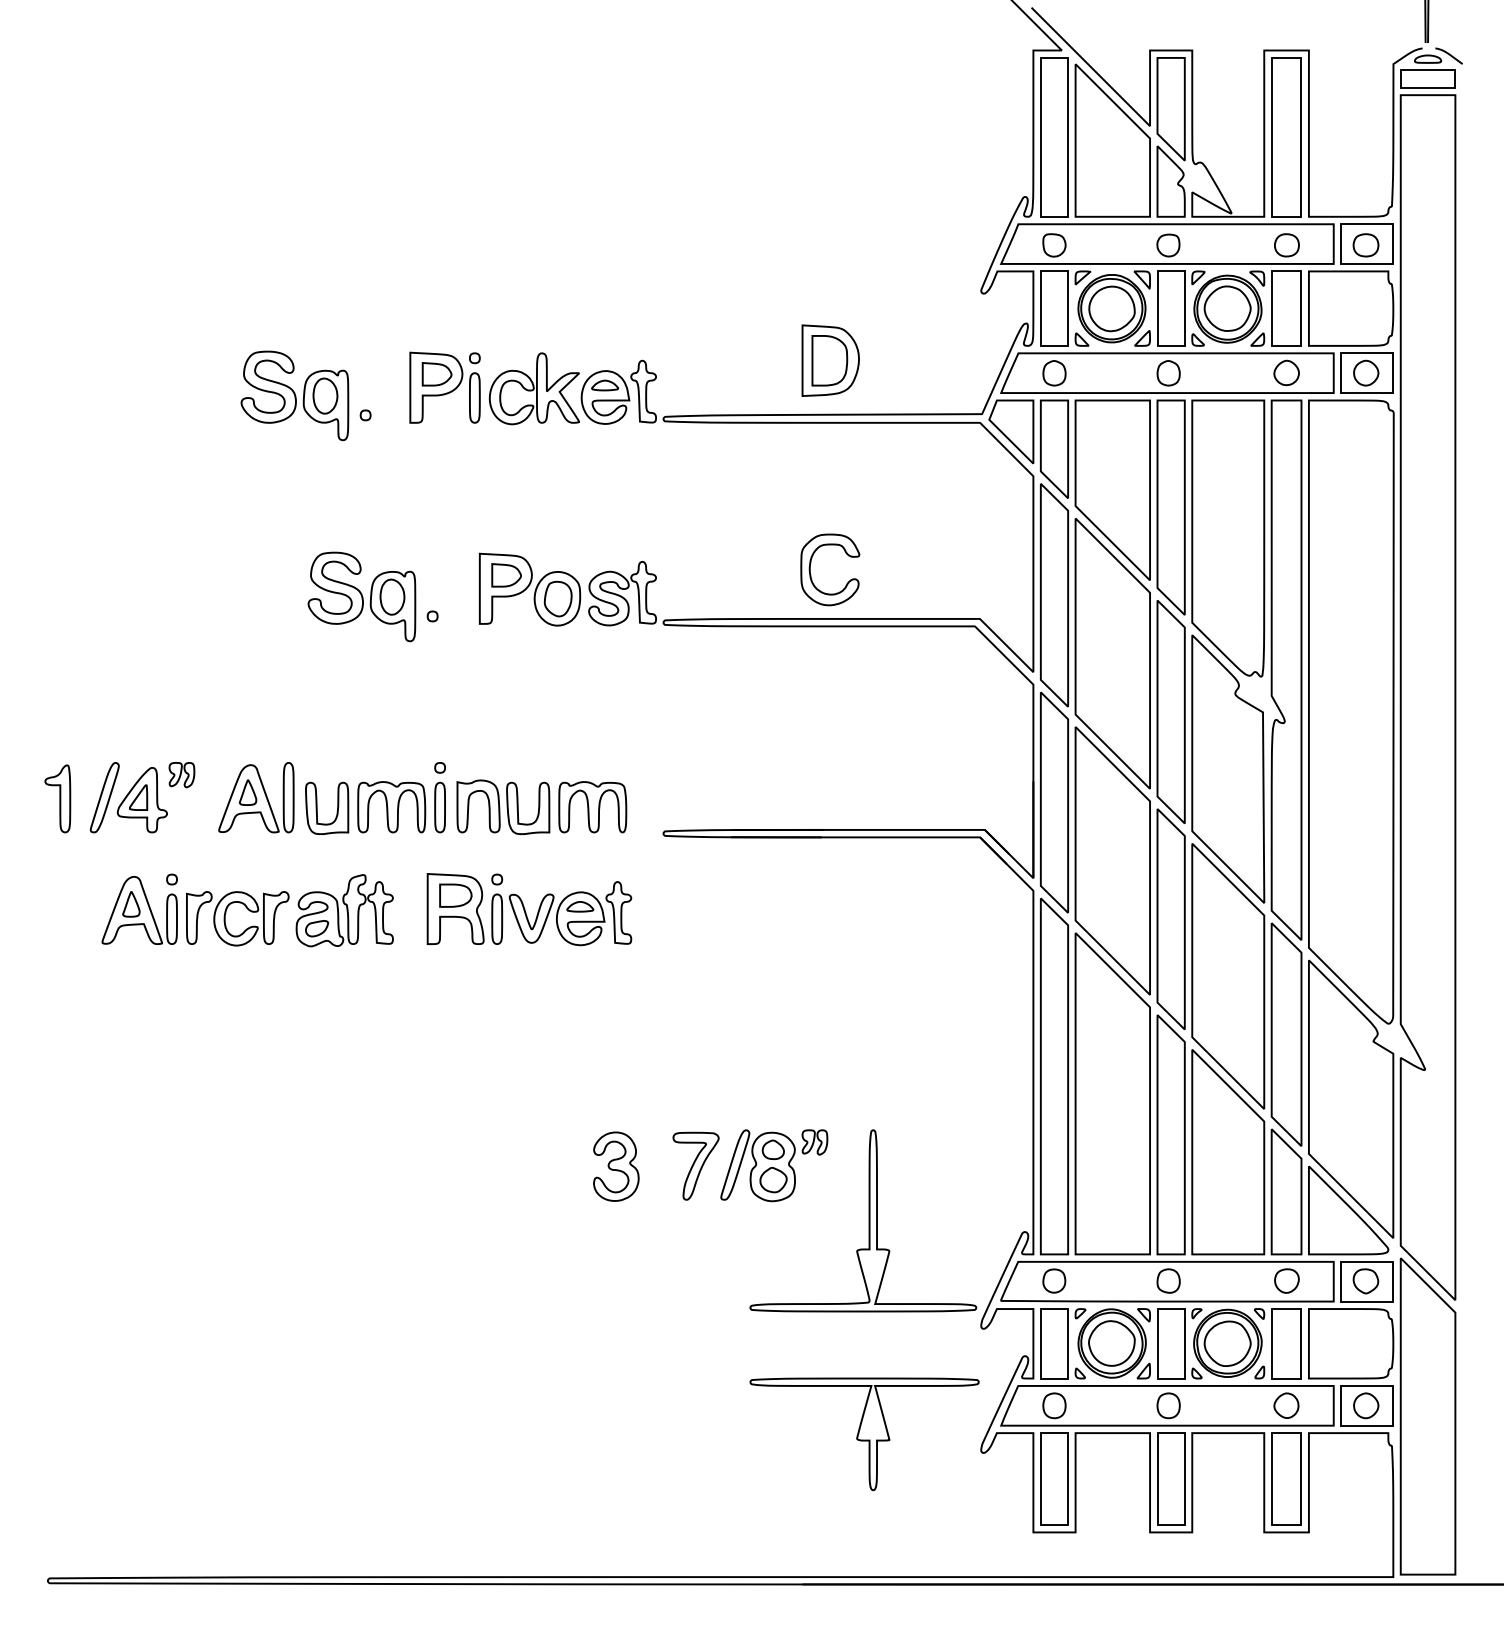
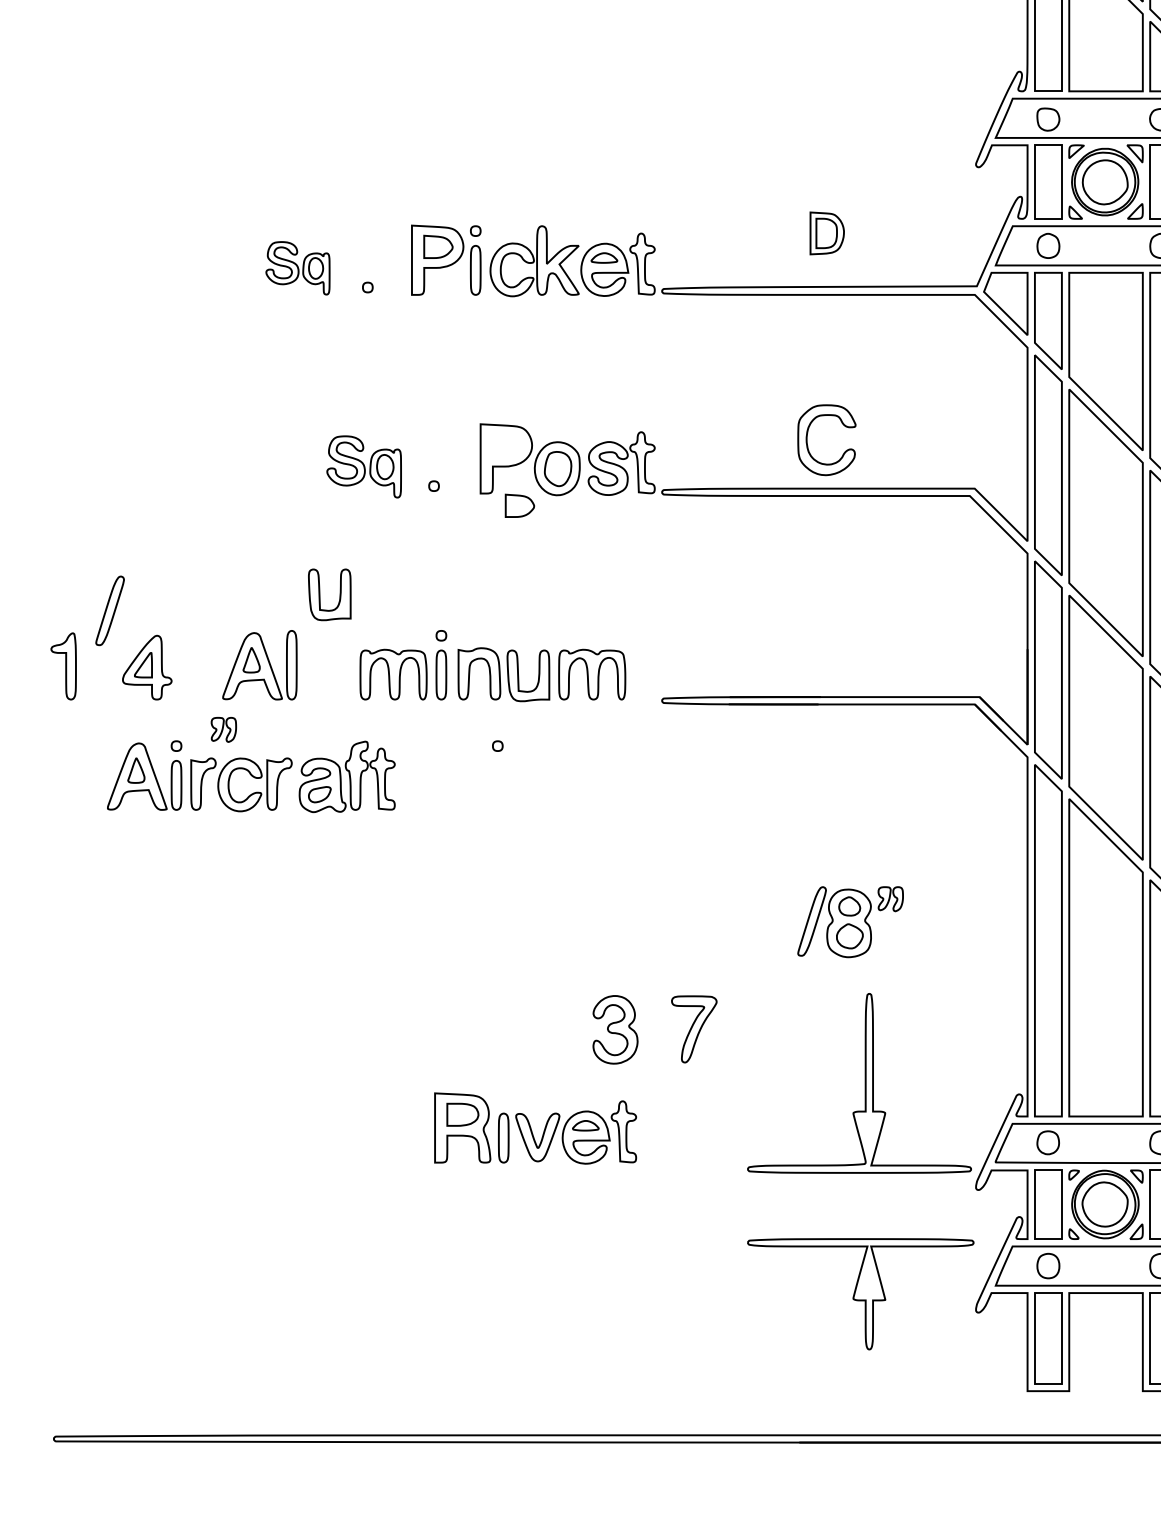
part: (830, 360) -> (827, 233), size x0.6
part: (294, 395) -> (297, 267), size x0.6
part: (506, 575) -> (519, 505), moved
part: (361, 596) -> (363, 466), size x0.7
part: (181, 775) -> (223, 730), moved
part: (104, 797) -> (109, 610), moved
part: (336, 811) -> (339, 597), moved
part: (529, 909) -> (535, 1128), moved
part: (774, 1165) -> (850, 921), moved

